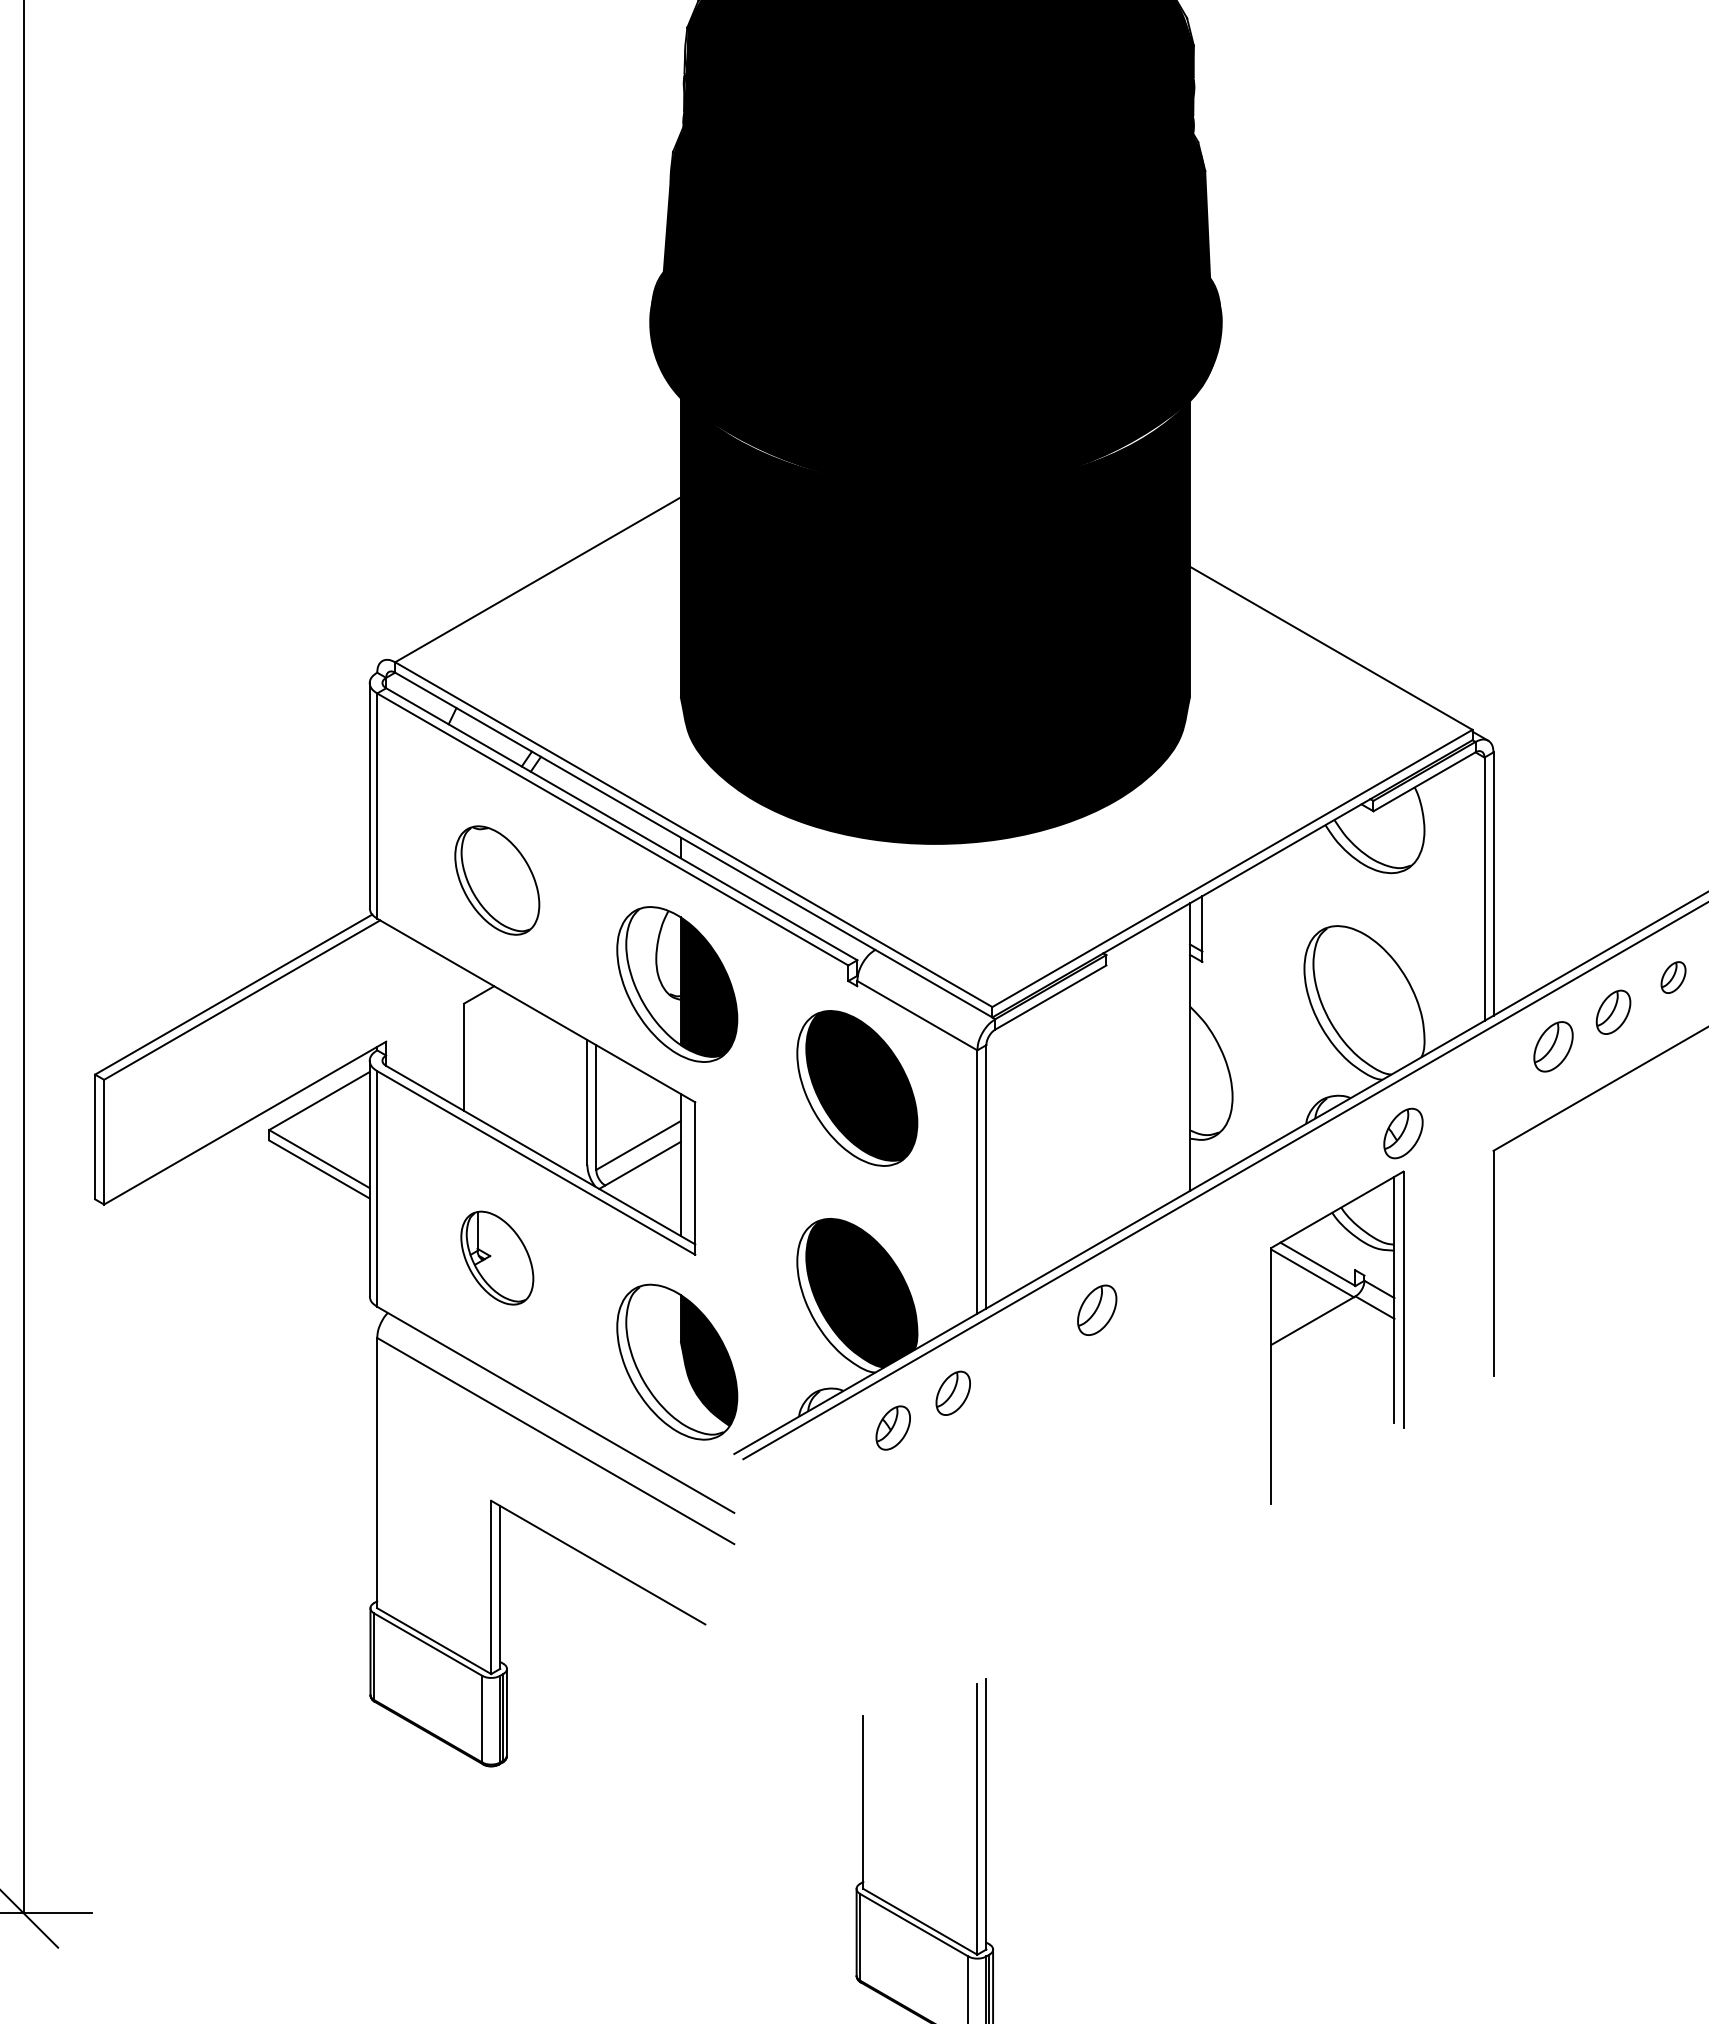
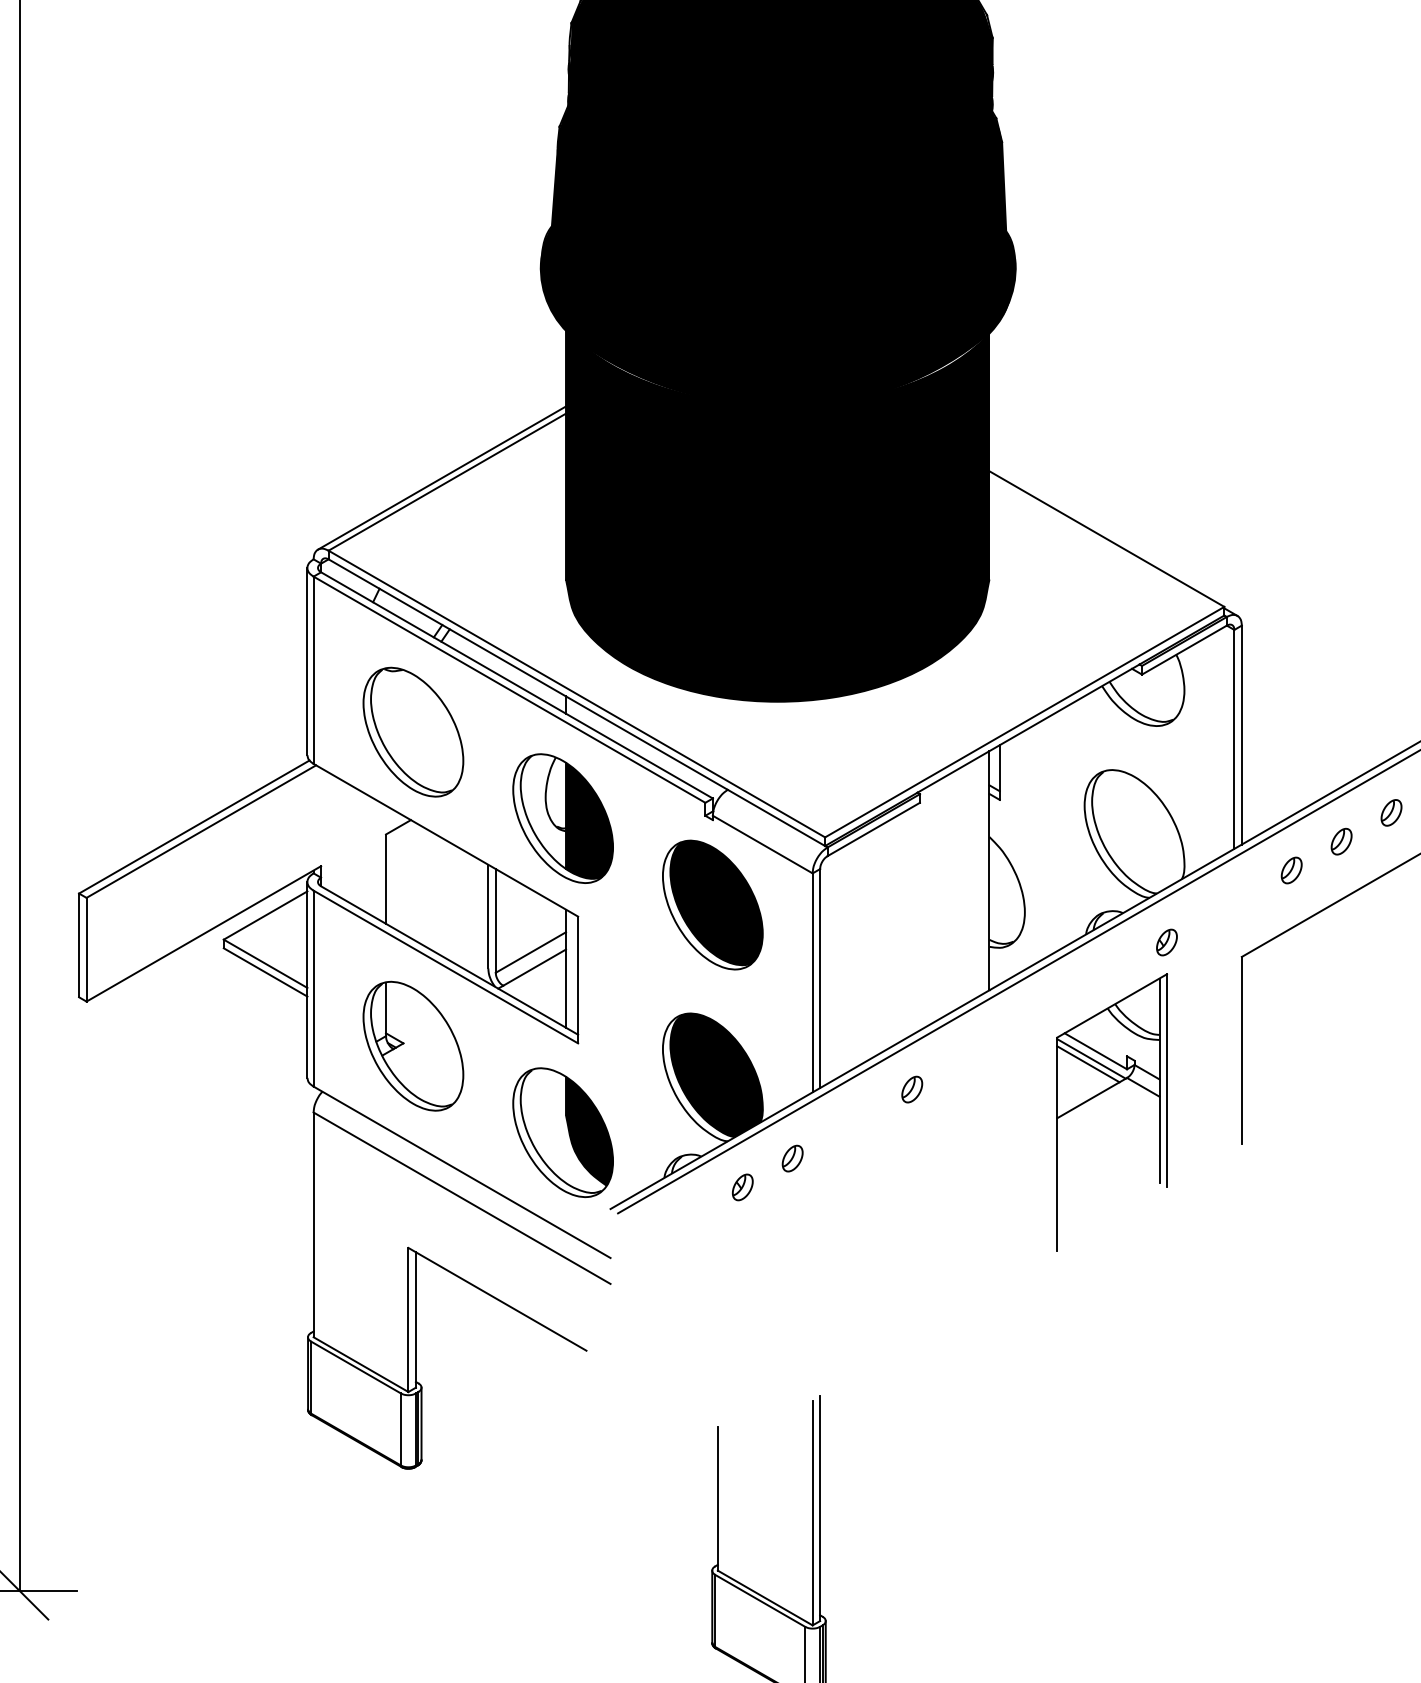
line: (531, 574) -> (441, 477), added
part: (497, 880) -> (413, 732), size x1.43
part: (1613, 1011) -> (1341, 841), size x0.71
part: (1553, 1046) -> (1291, 870), size x0.62
part: (1403, 1133) -> (1166, 942), size x0.62
part: (497, 1257) -> (413, 1045), size x1.67
line: (1308, 1279) -> (1088, 1063), added
part: (1096, 1310) -> (911, 1089), size x0.62
part: (953, 1393) -> (792, 1158), size x0.71
part: (893, 1427) -> (742, 1186), size x0.71

